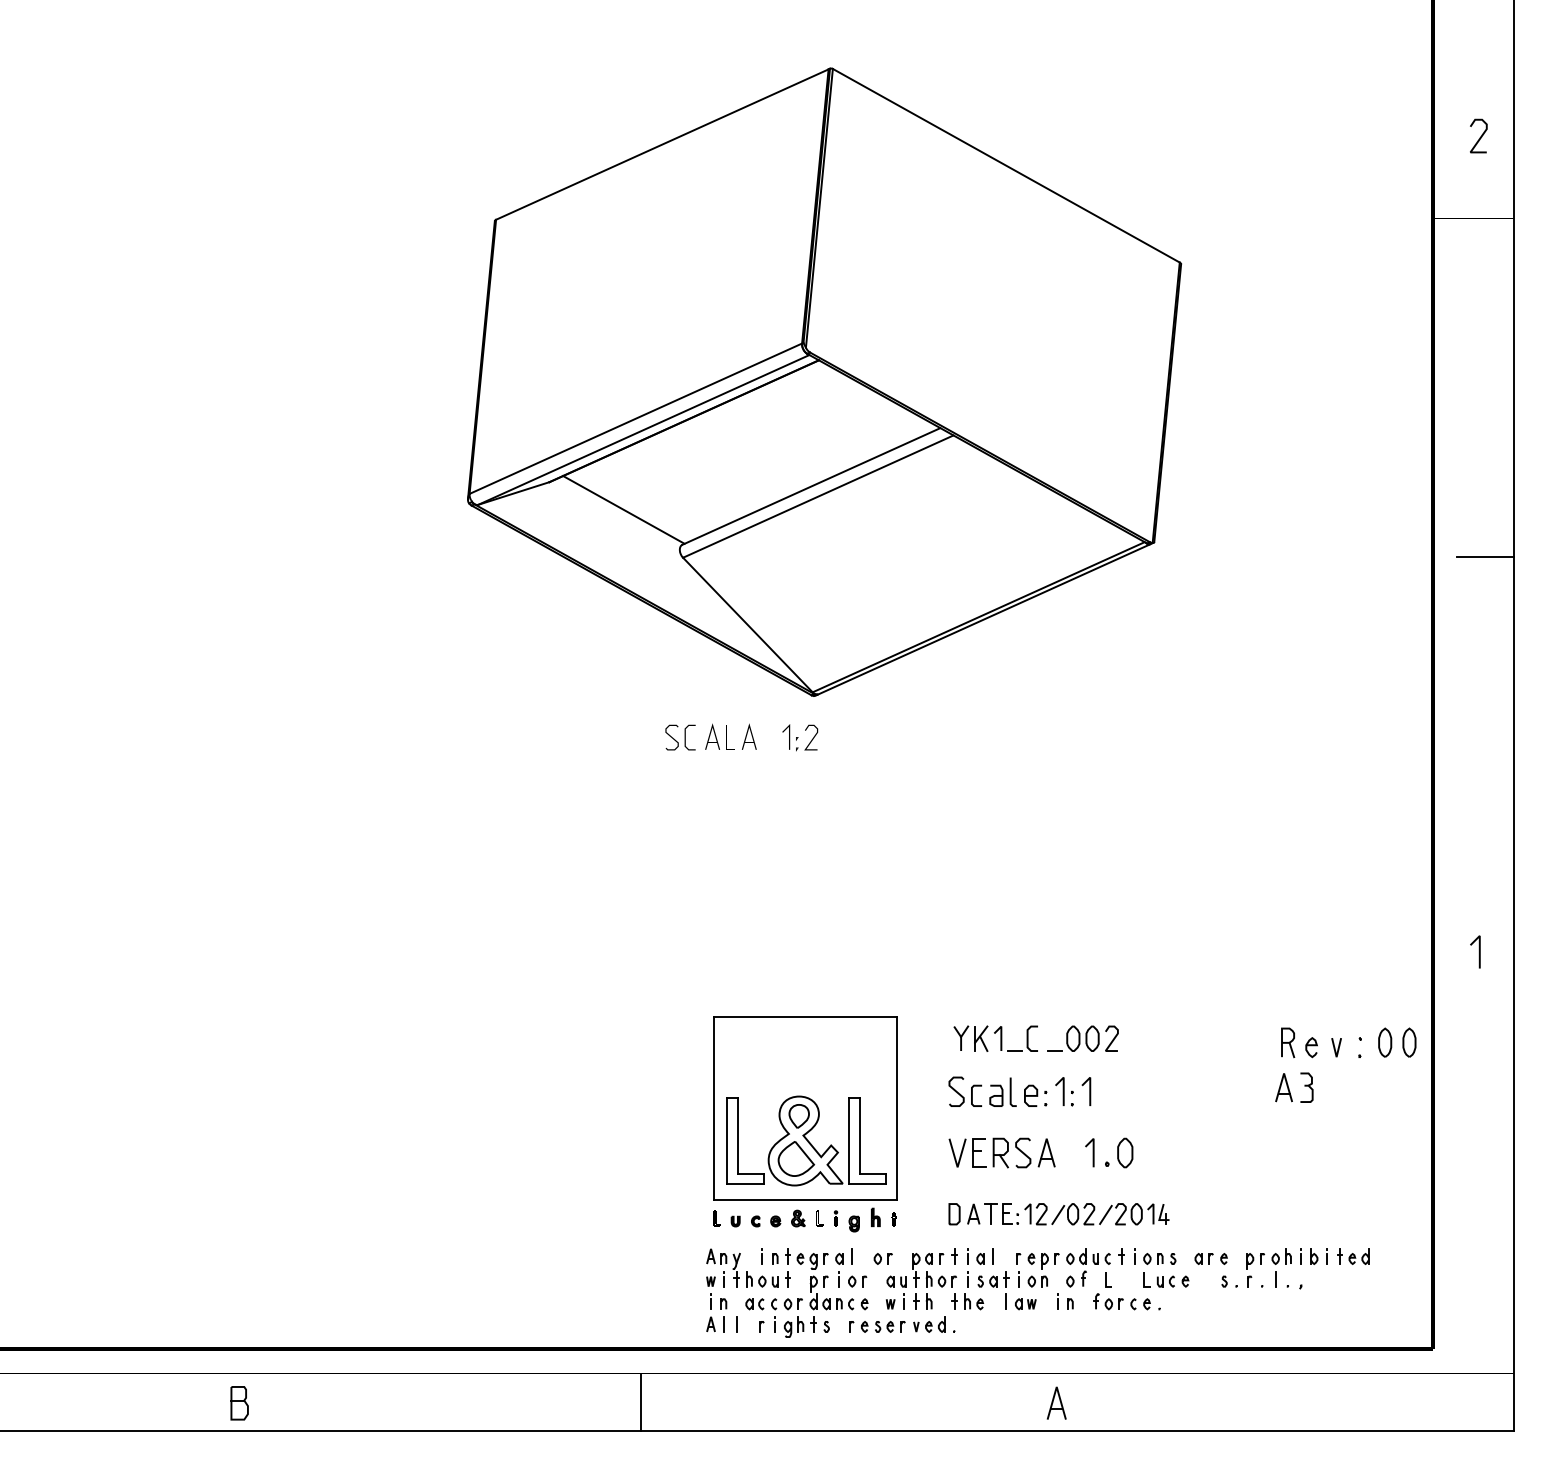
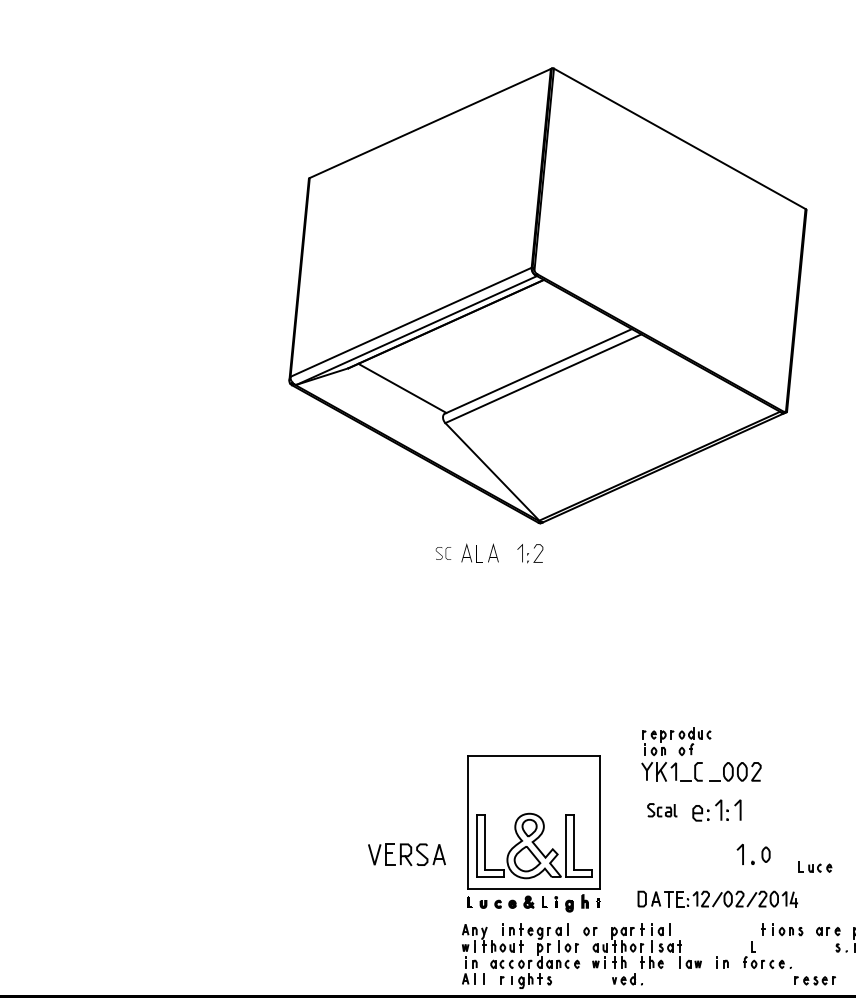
part: (680, 737) -> (443, 553), size x0.7
part: (982, 1091) -> (662, 810), size x0.6
part: (1001, 1152) -> (406, 854), moved
part: (1125, 1152) -> (766, 854), size x0.7
part: (1067, 1262) -> (679, 737), moved
part: (1166, 1279) -> (815, 866), moved
part: (877, 1326) -> (815, 980), moved

